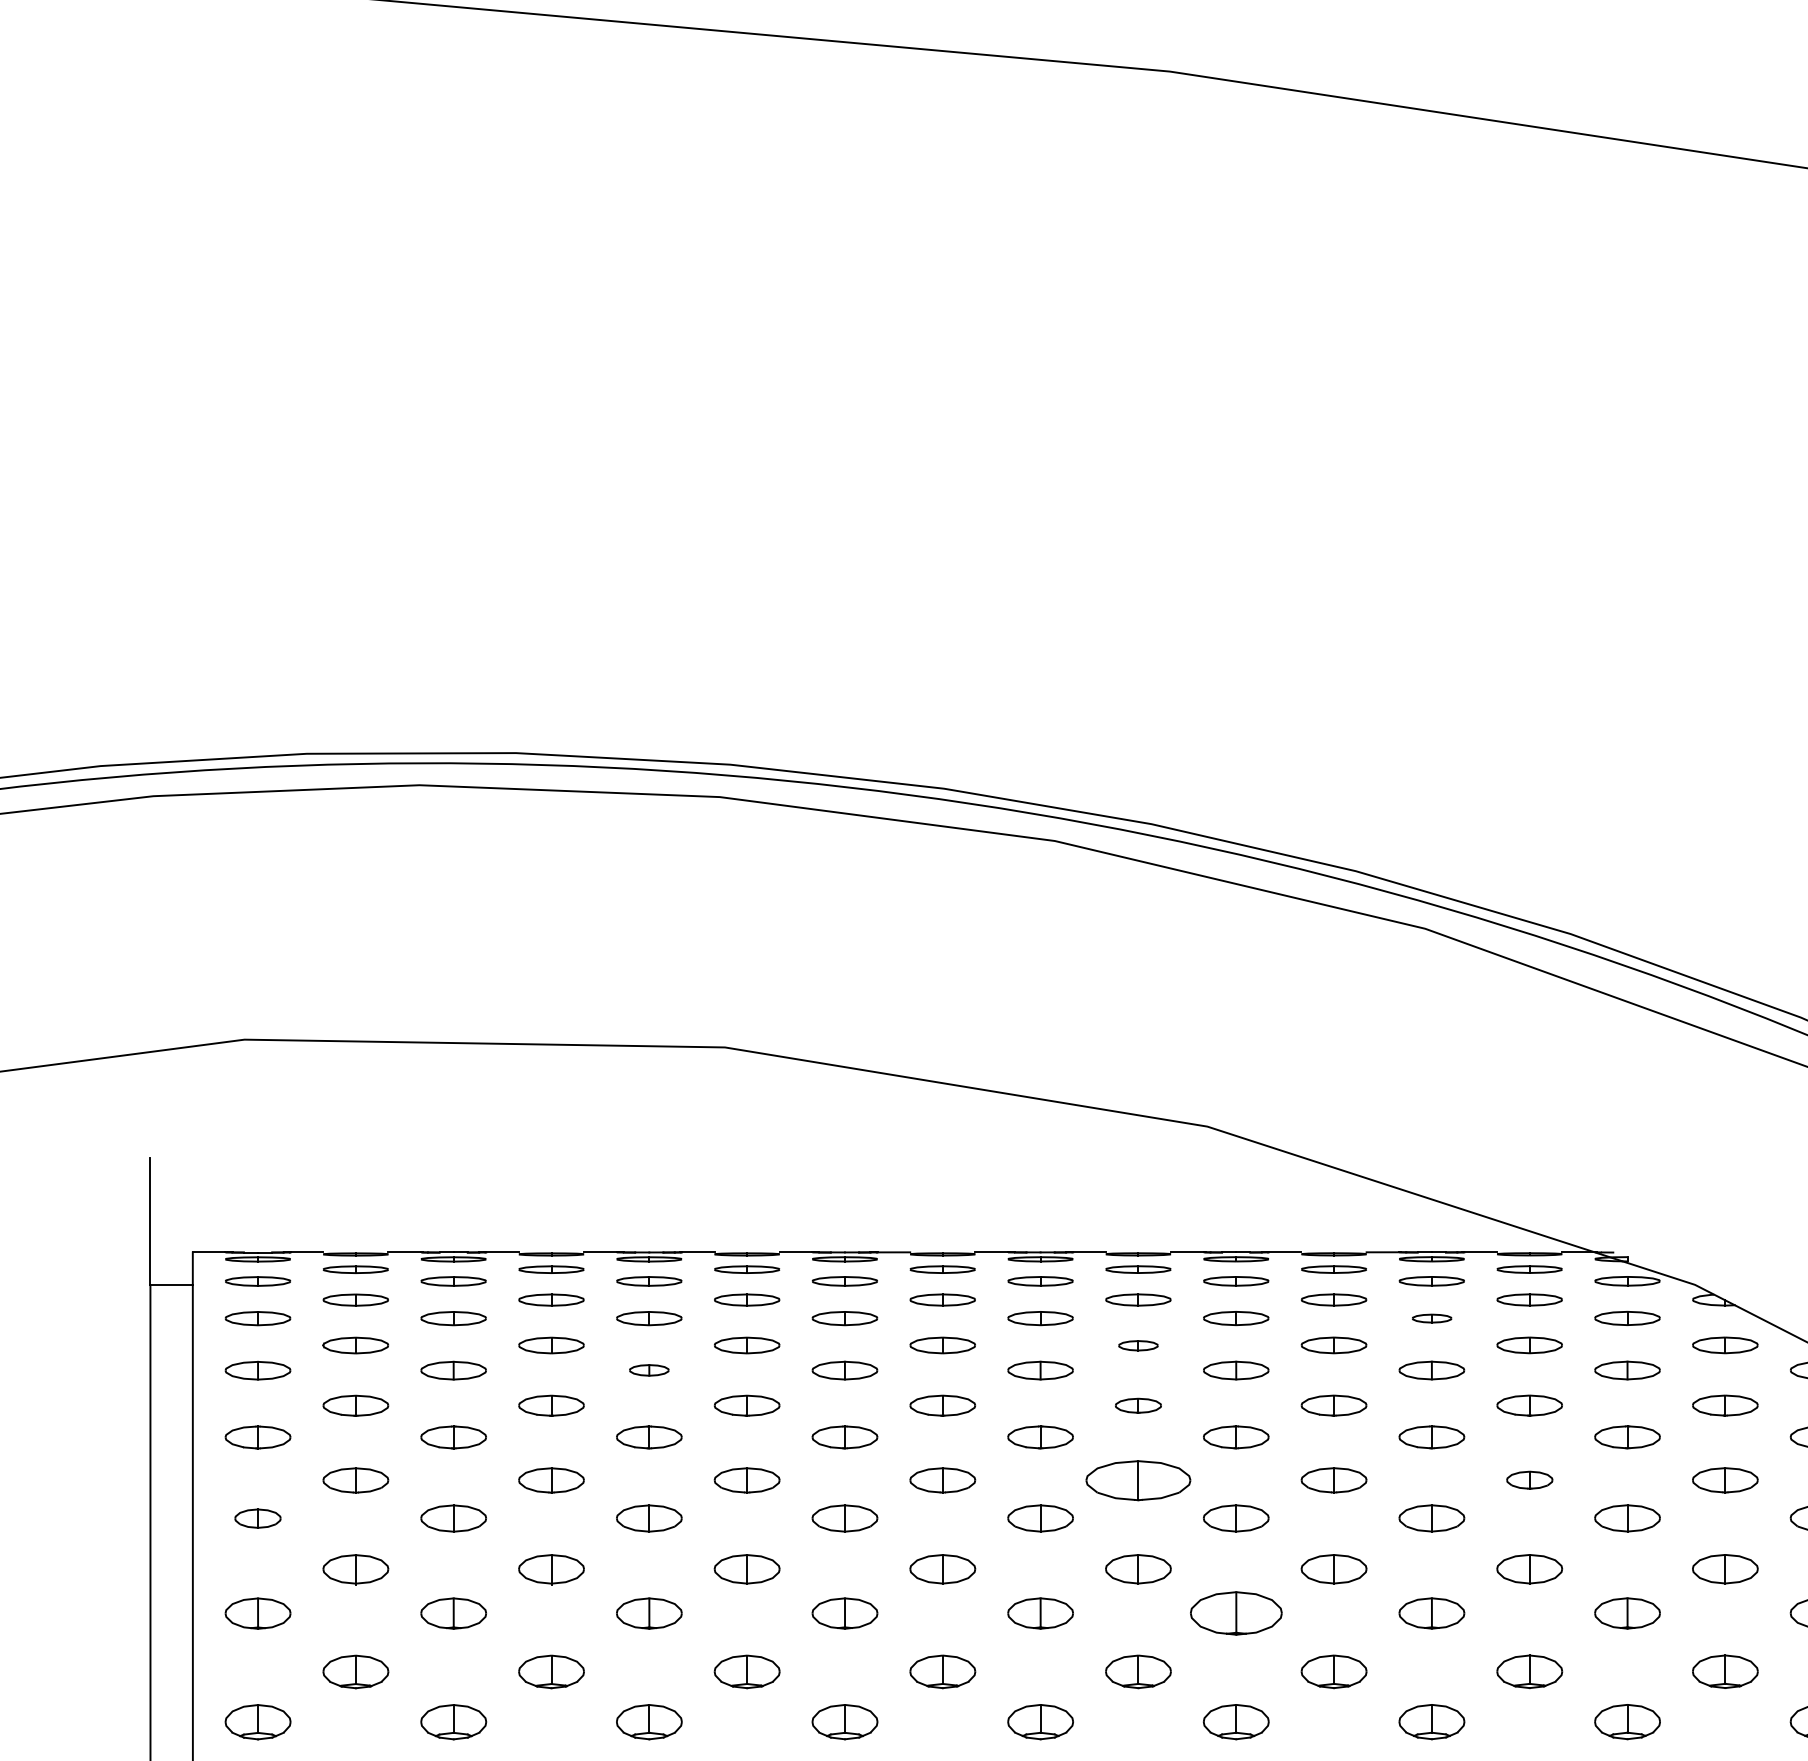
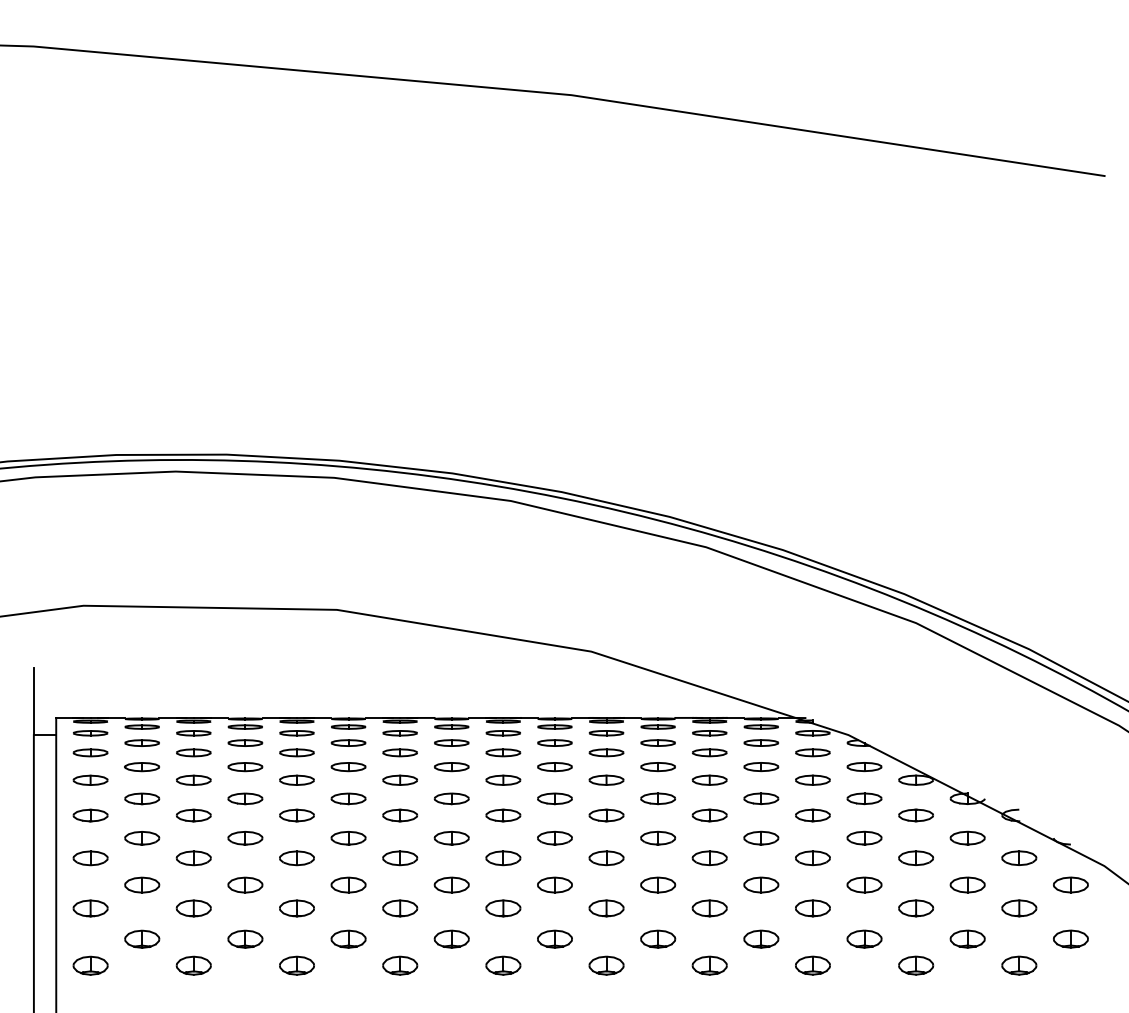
part: (1431, 1317) -> (709, 752), size x1.67
part: (1137, 1346) -> (554, 767), size x1.67
part: (648, 1369) -> (296, 779), size x1.67
part: (1137, 1405) -> (554, 798), size x1.43
part: (1137, 1479) -> (554, 837), size x0.62
part: (1530, 1479) -> (761, 837), size x1.43
part: (257, 1518) -> (90, 858), size x1.43
part: (1236, 1613) -> (606, 908), size x0.71

